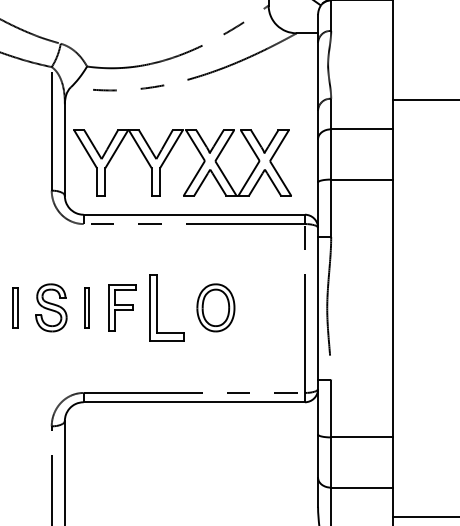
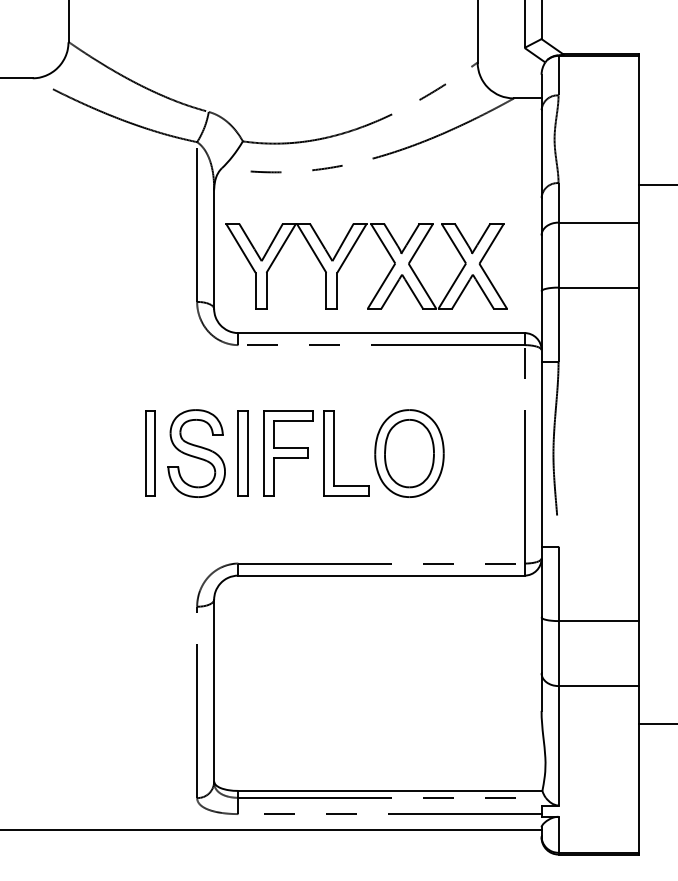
part: (15, 307) -> (150, 453), size x1.67
part: (51, 307) -> (196, 453), size x1.43
part: (86, 307) -> (242, 453), size x1.67
part: (122, 307) -> (288, 453), size x1.43
part: (215, 307) -> (409, 453), size x1.43

